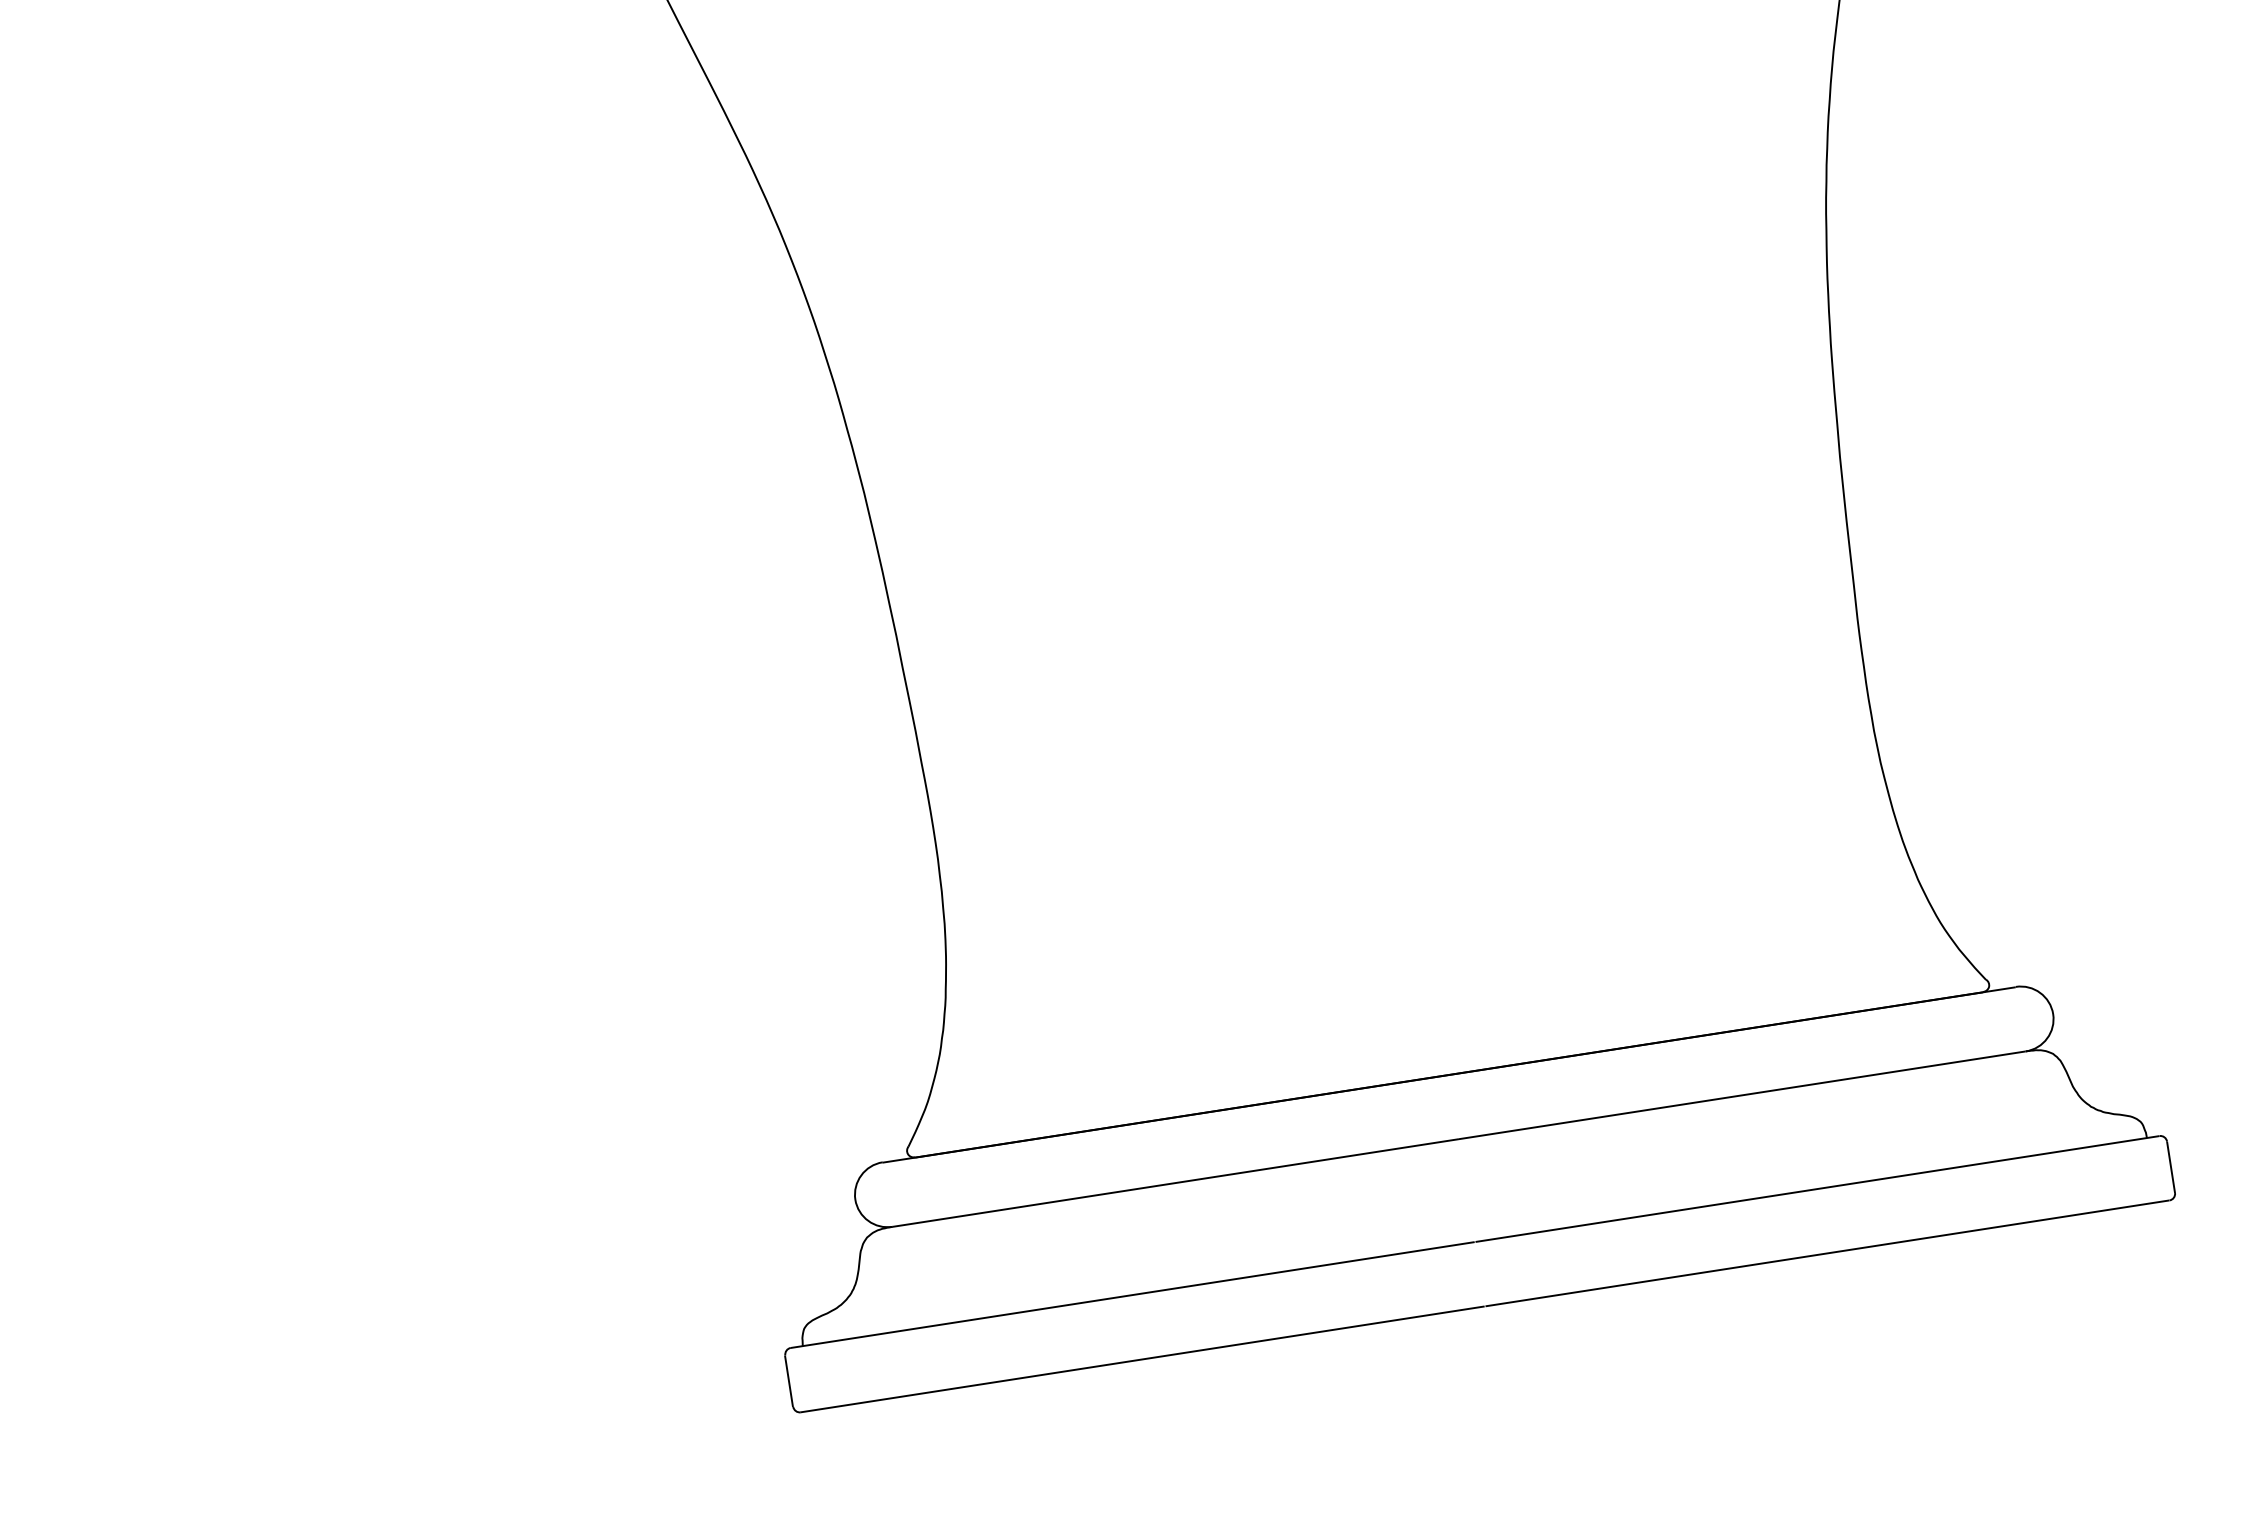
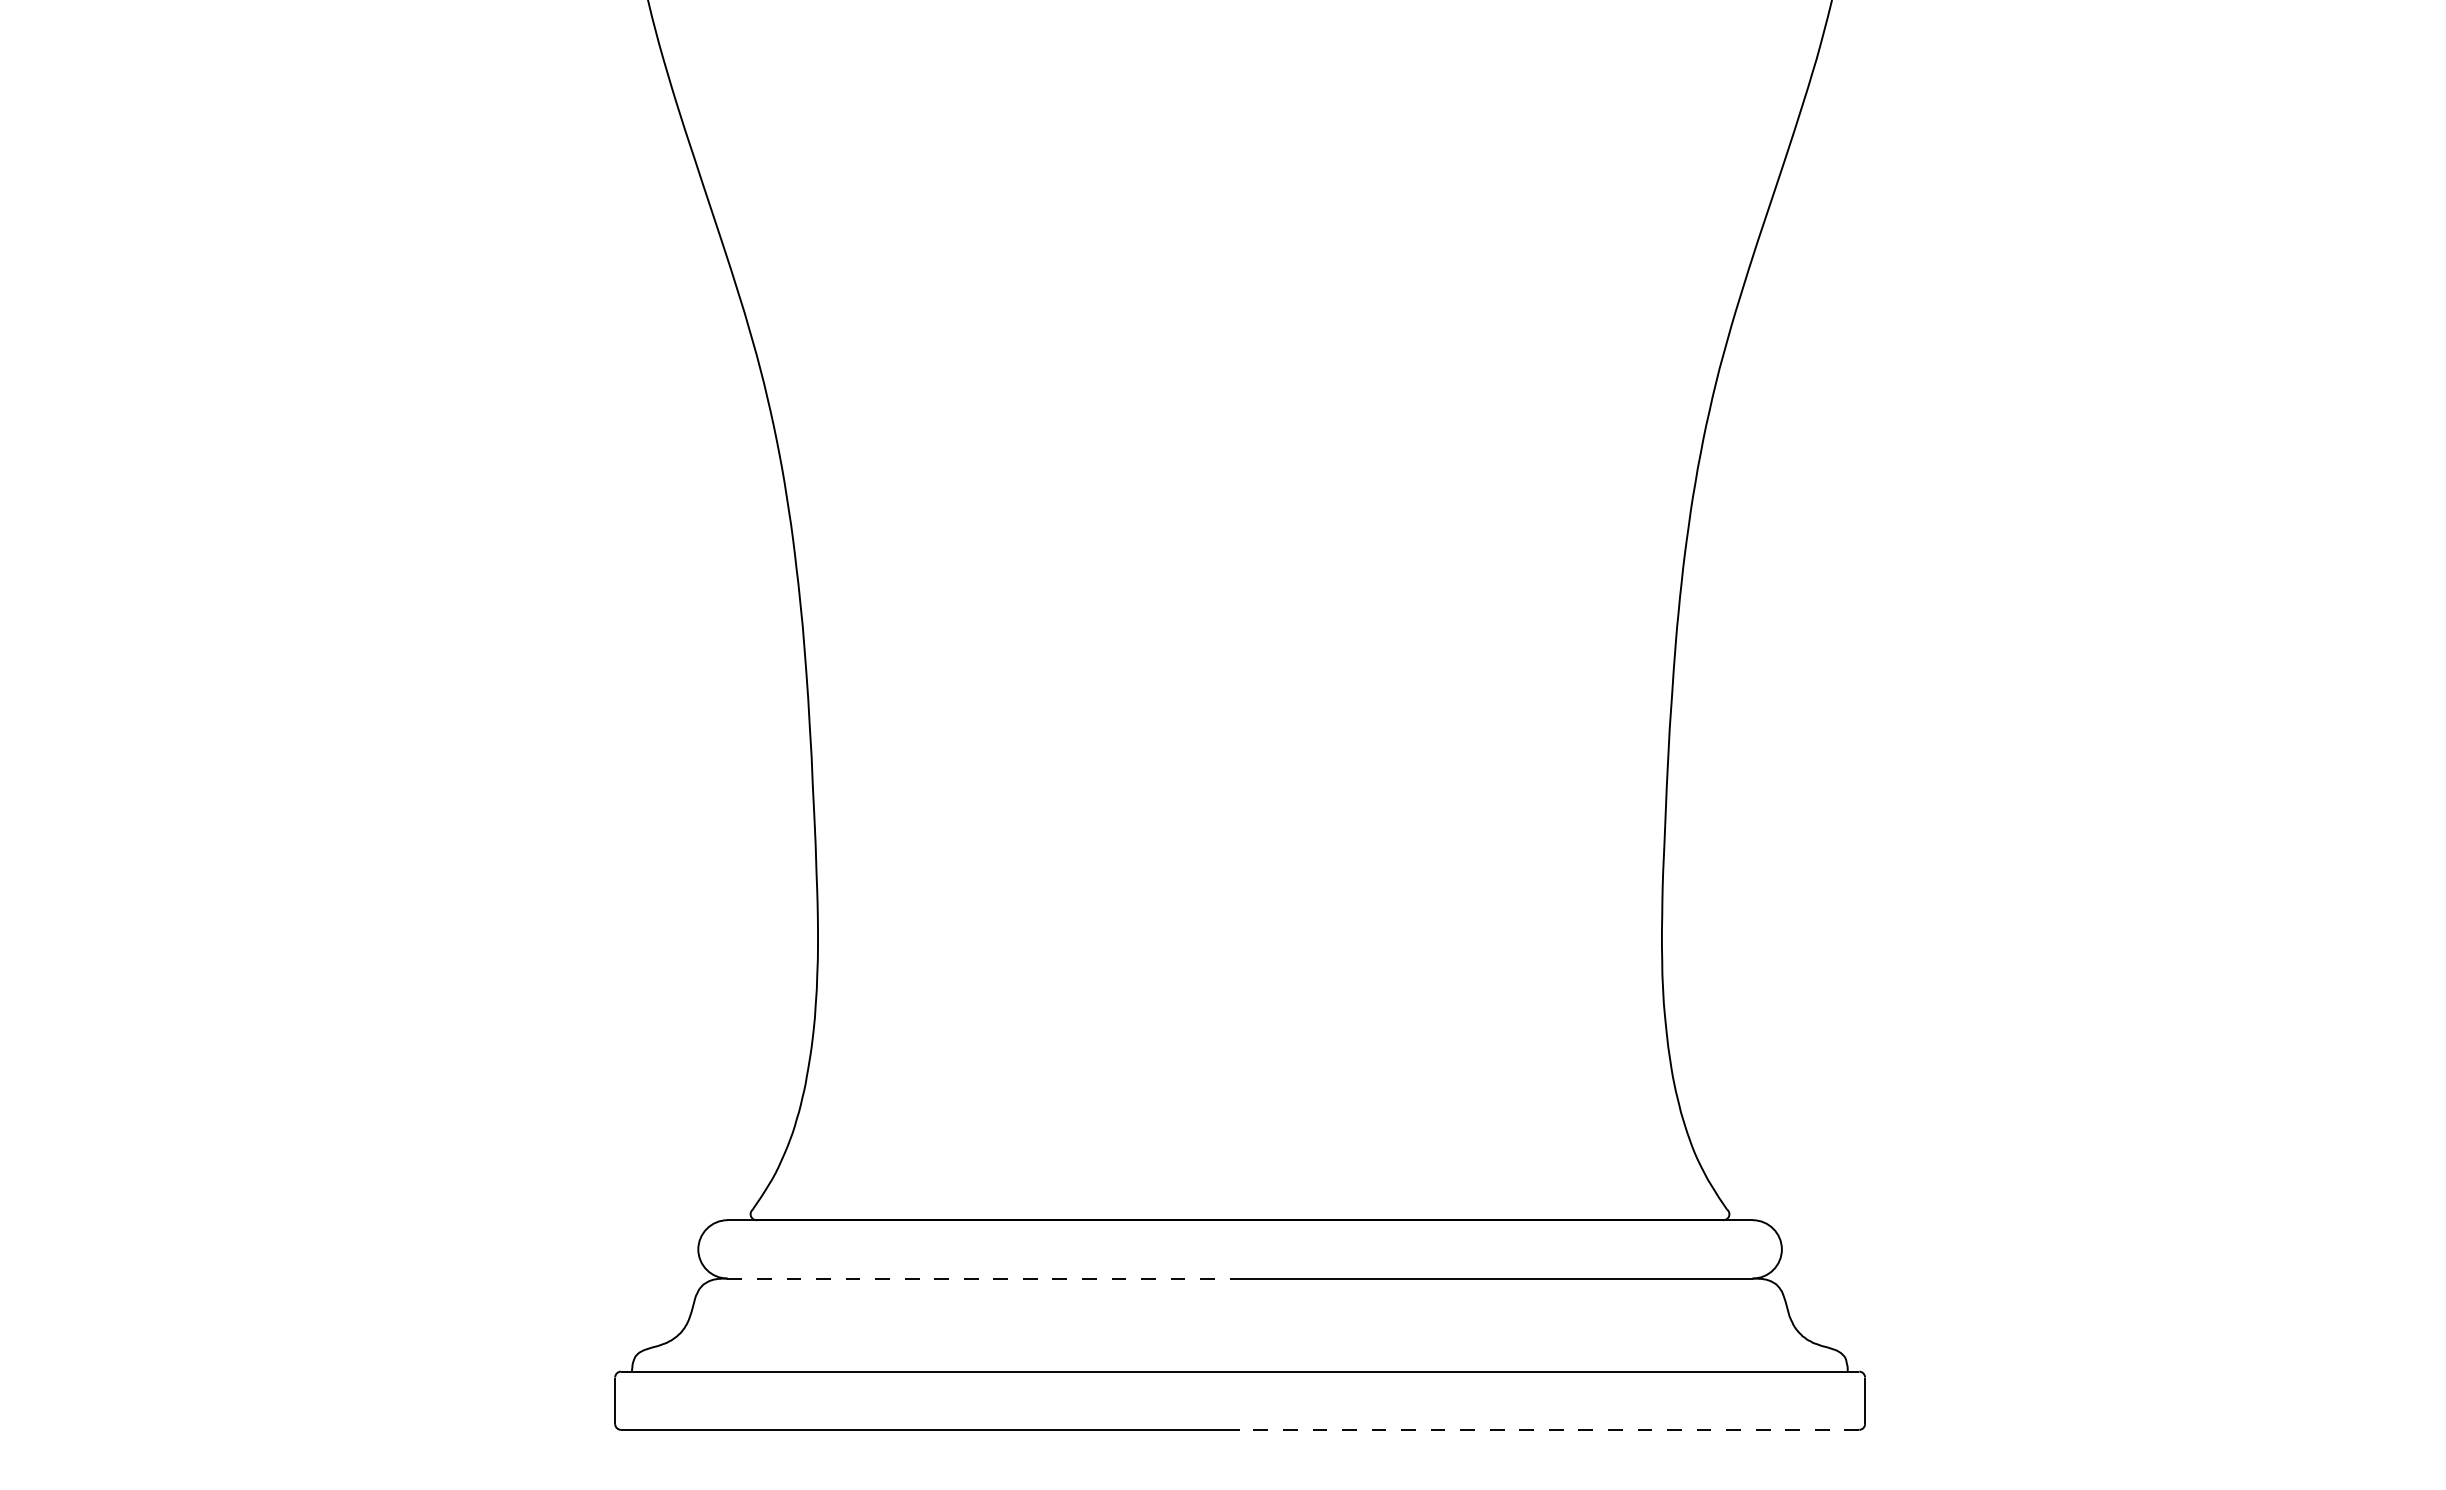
line: (1176, 1182) -> (984, 1278), solid -> dashed
line: (1827, 1253) -> (1549, 1429), solid -> dashed

